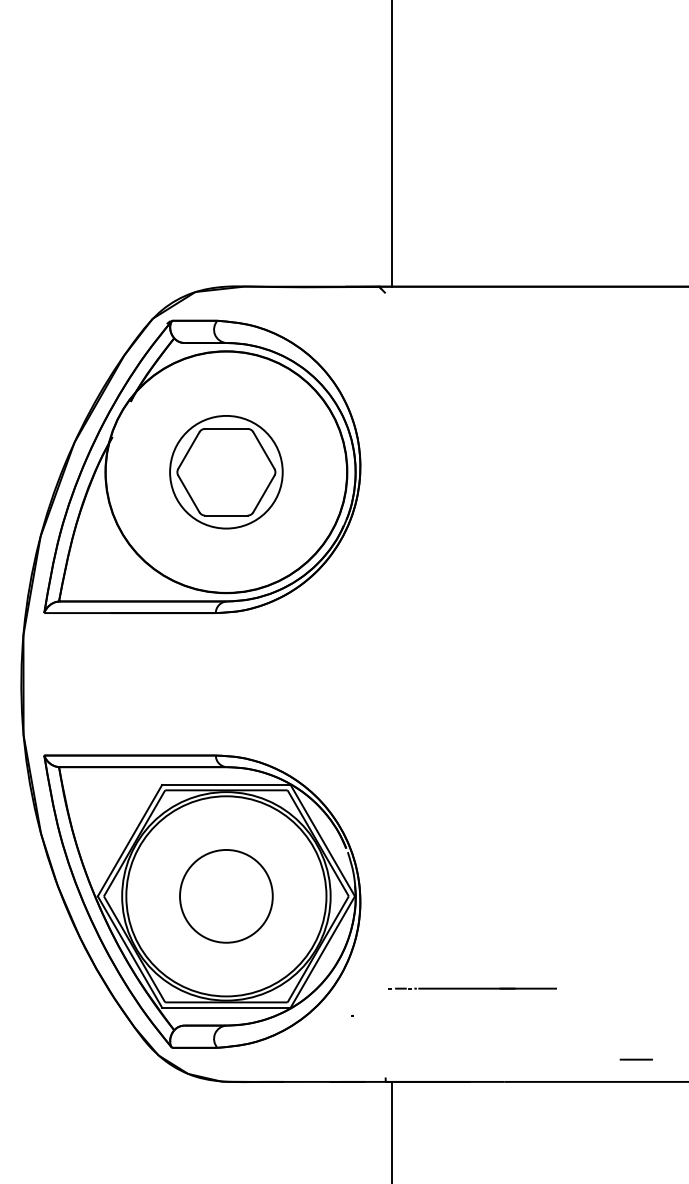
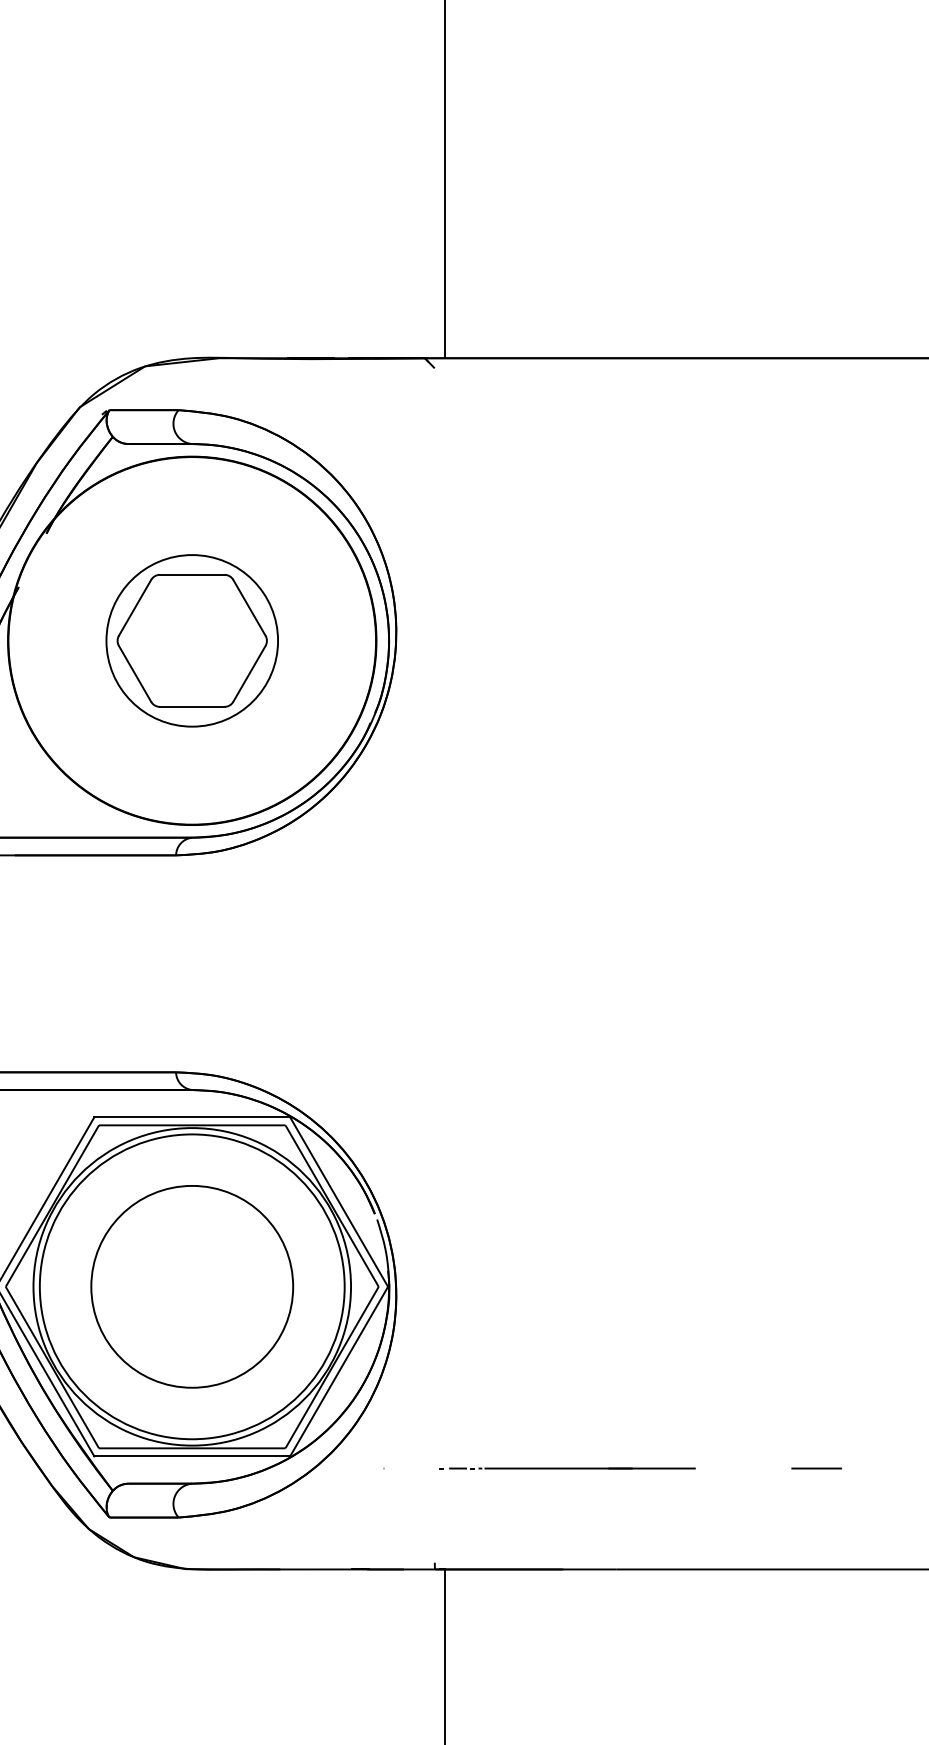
circle: (226, 896) -> (192, 1287), size x1.43
line: (472, 988) -> (567, 1468), moved
line: (635, 1059) -> (815, 1468), moved

